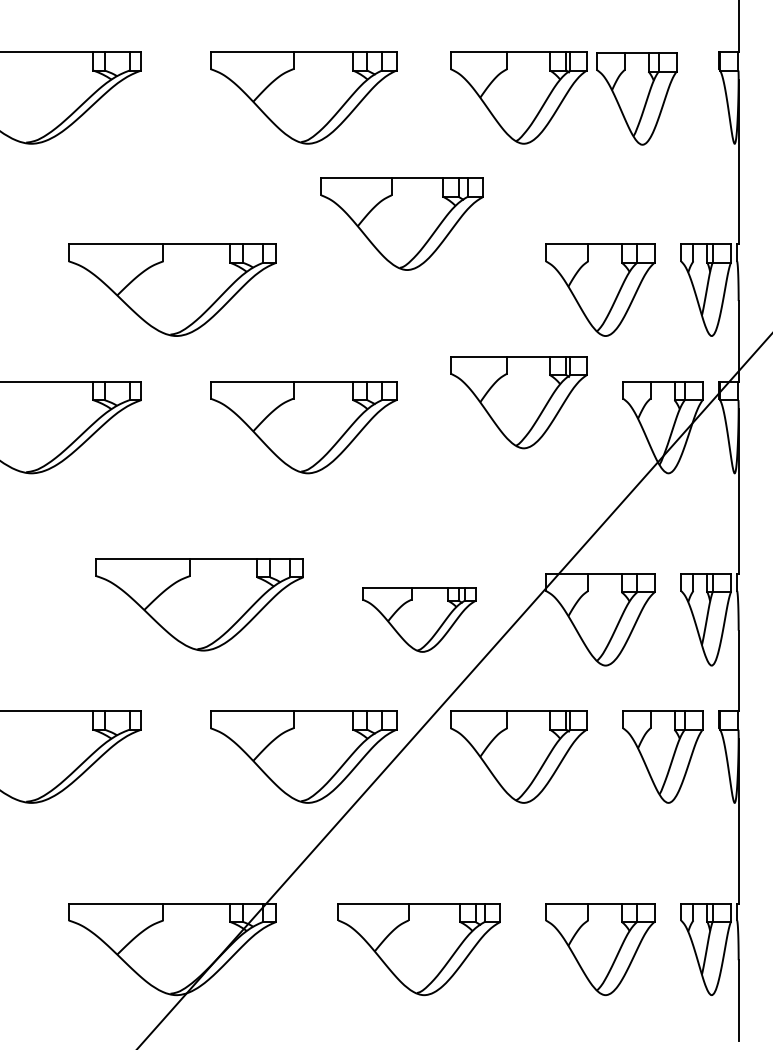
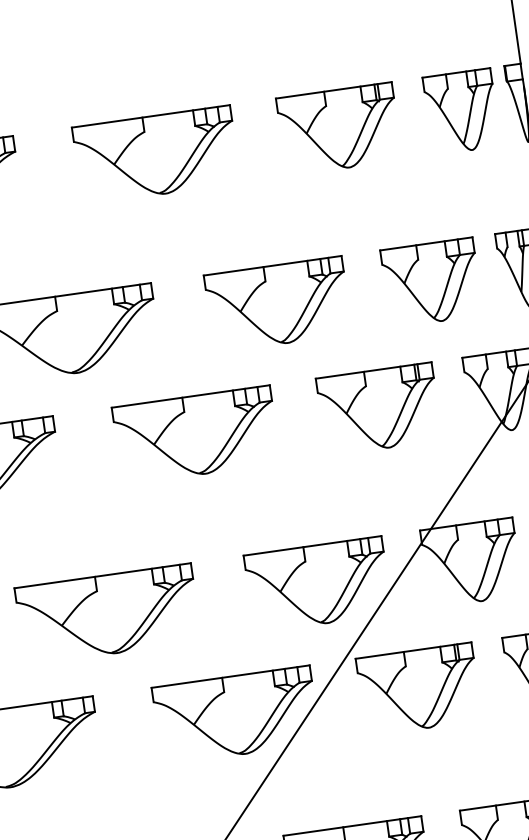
part: (636, 98) -> (461, 111), moved
part: (401, 223) -> (277, 304), moved
part: (518, 402) -> (379, 409), moved
part: (199, 604) -> (108, 614), moved
part: (418, 619) -> (317, 584), size x1.43

